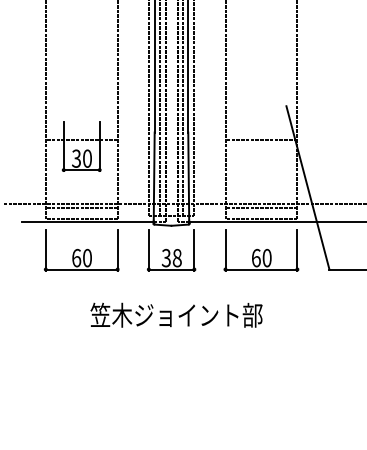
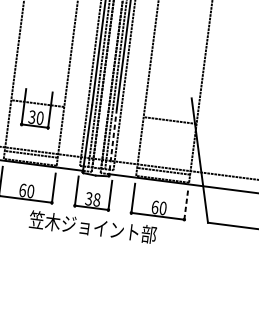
line: (188, 176) -> (112, 140), solid -> dashed
line: (297, 250) -> (186, 205), solid -> dashed
text: (176, 314) -> (92, 226), moved

